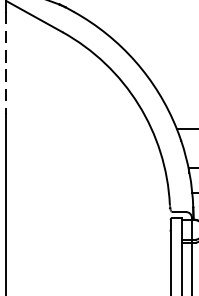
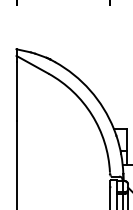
line: (6, 63) -> (16, 91), dashed -> solid

